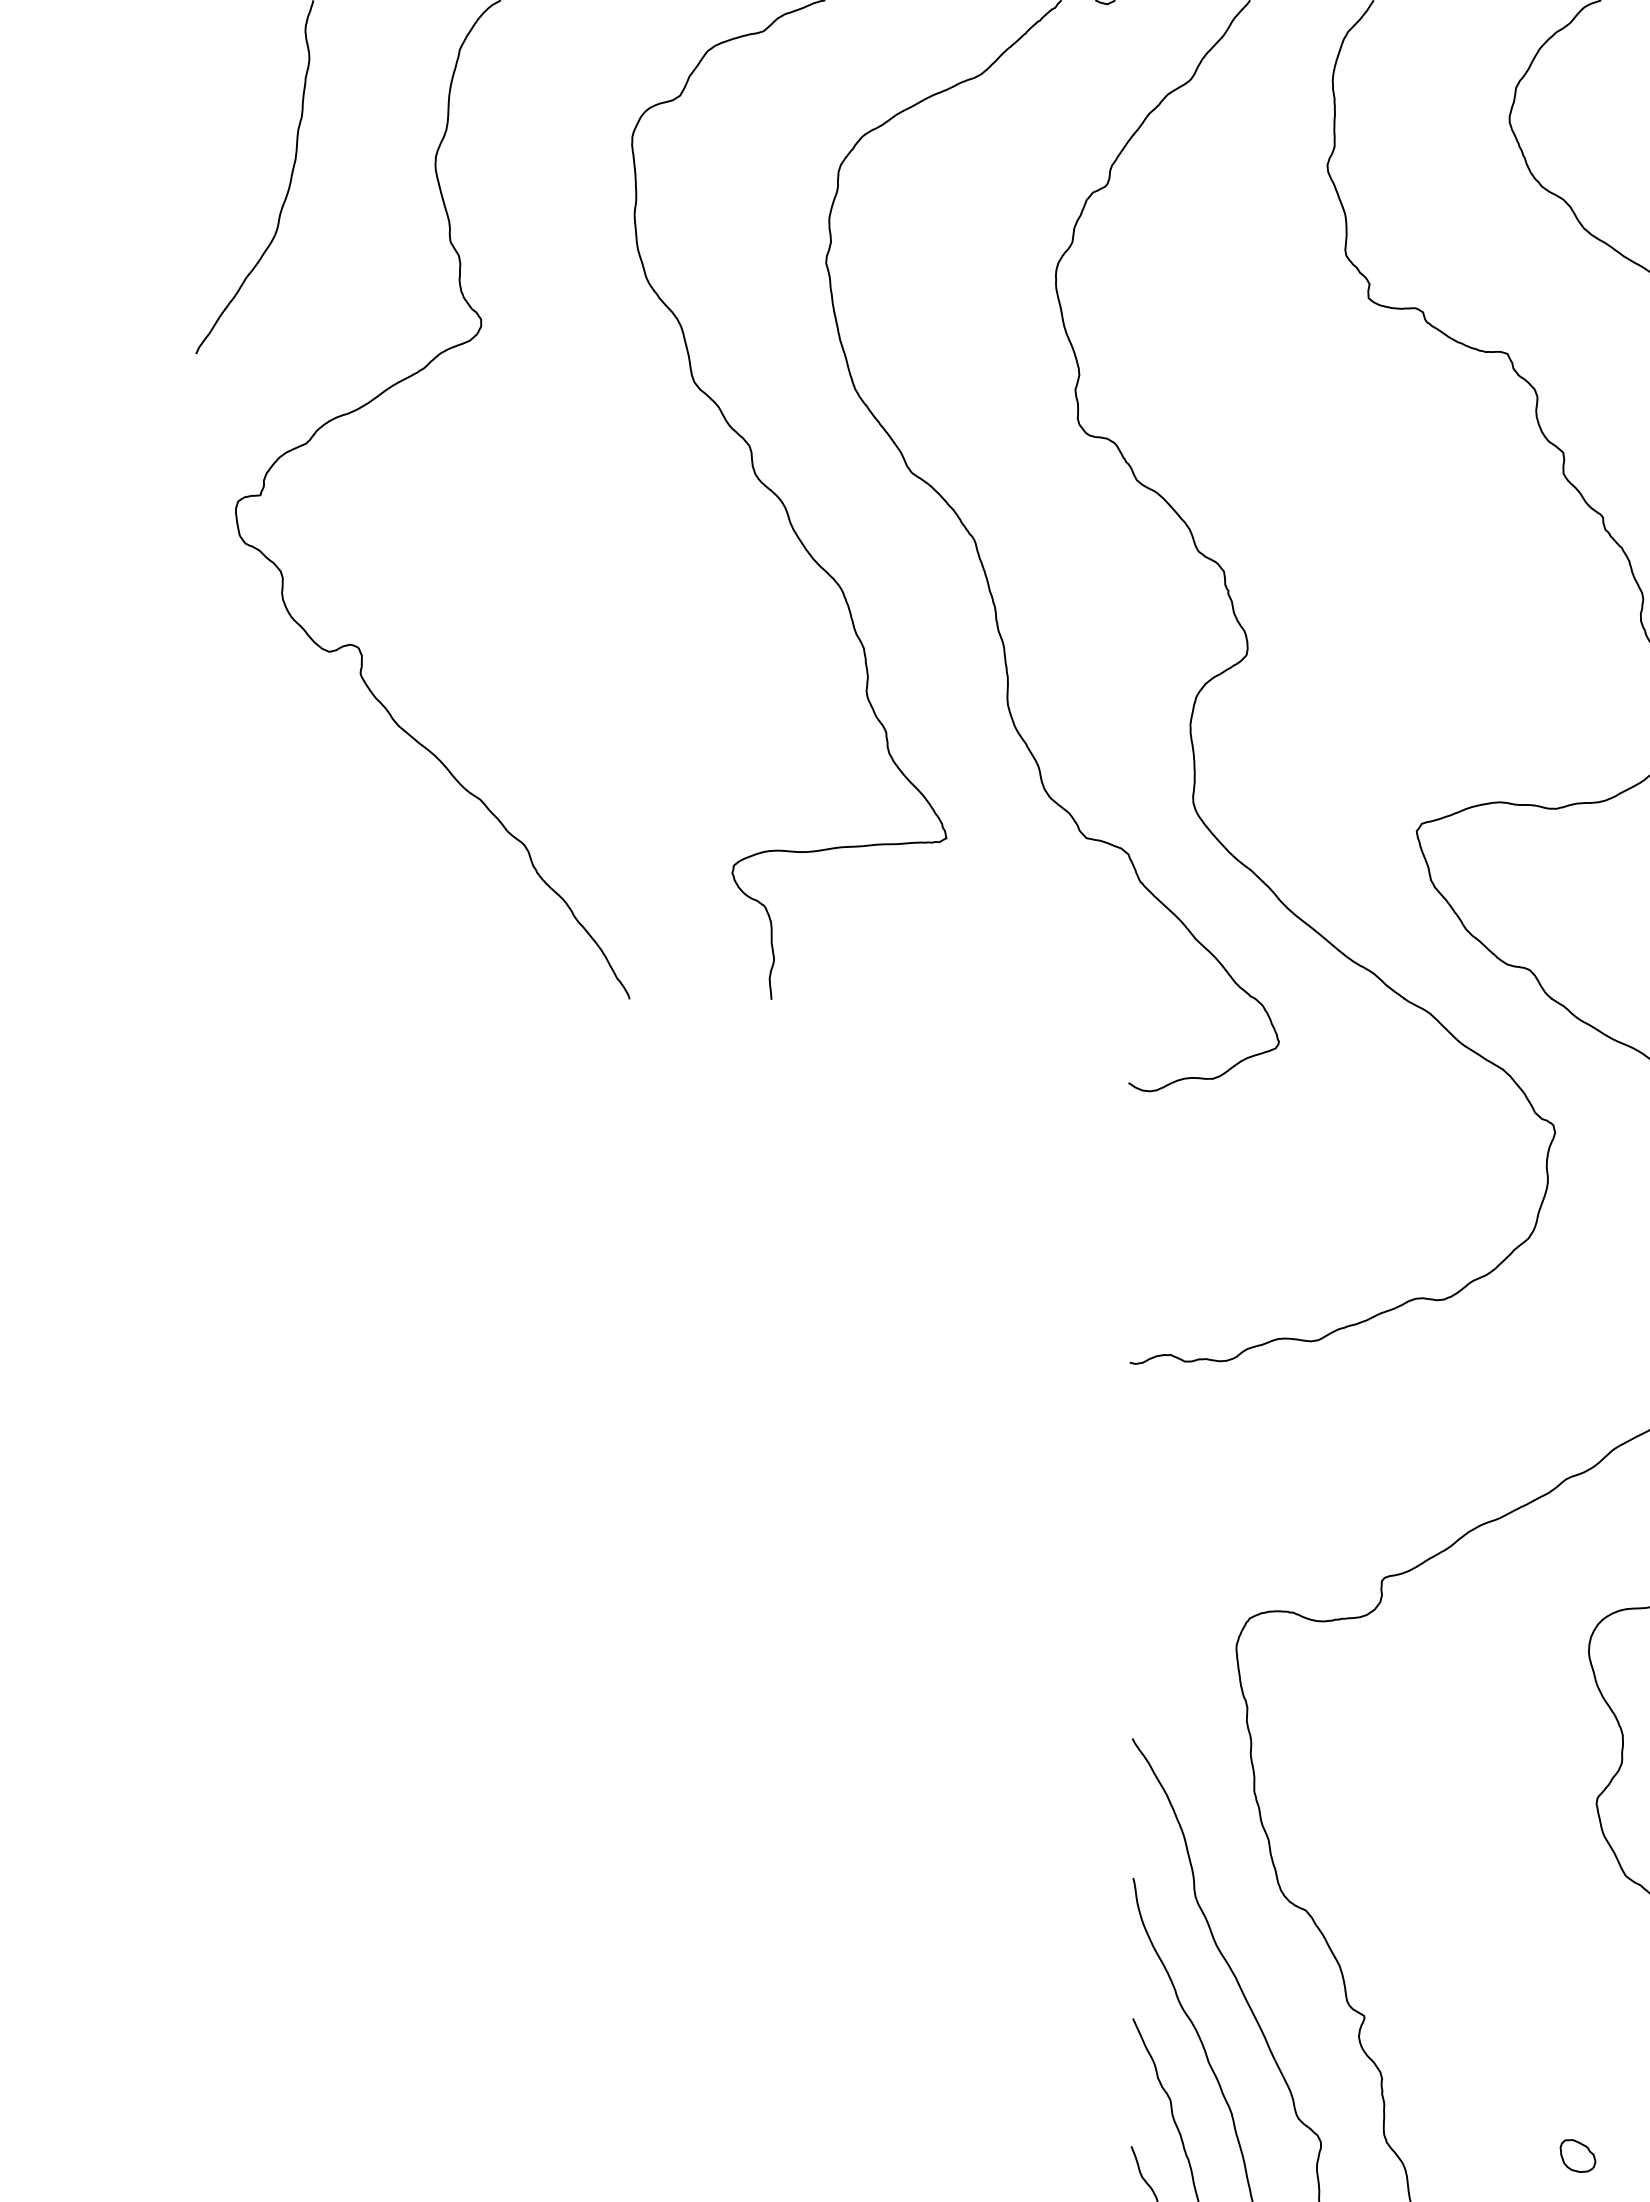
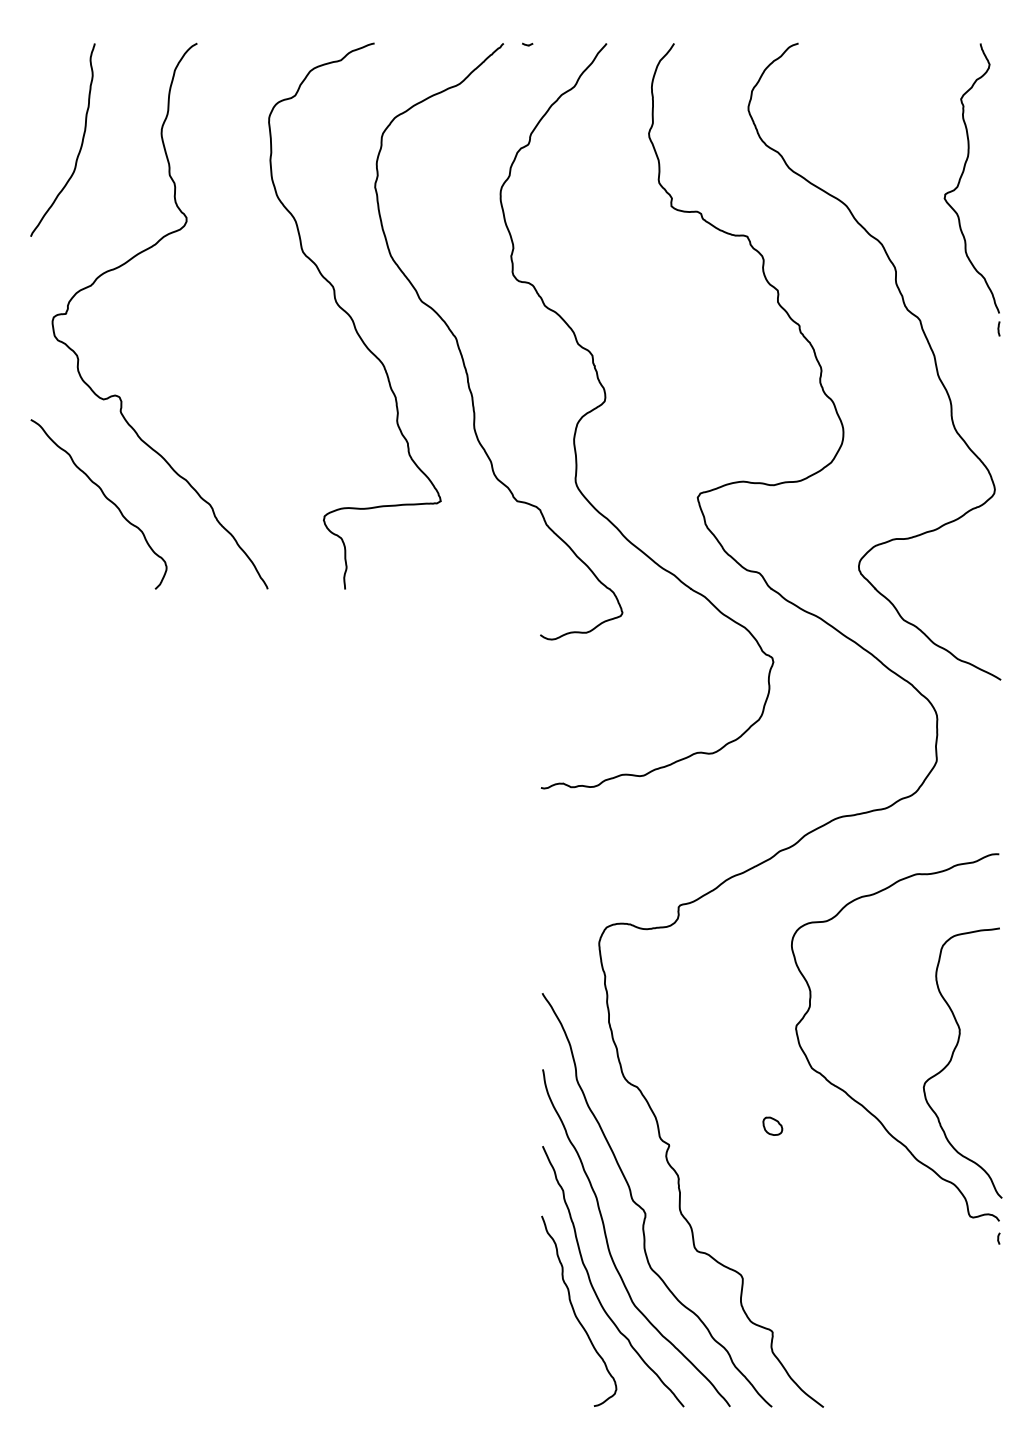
curve: (332, 833) -> (105, 498), added
part: (1577, 2154) -> (772, 1125), moved

